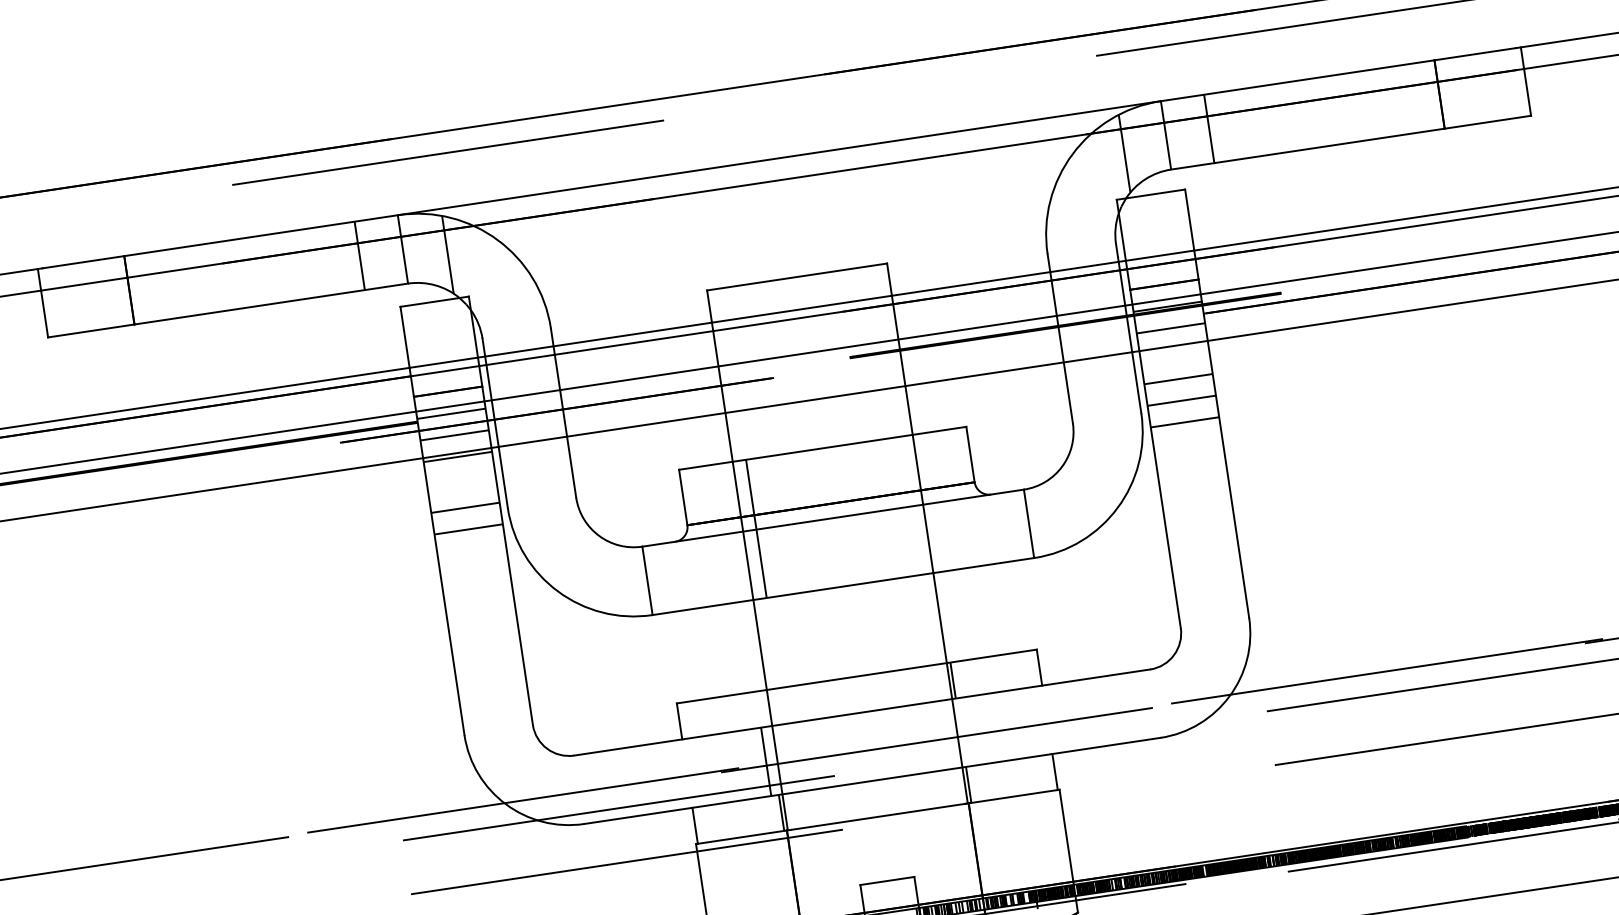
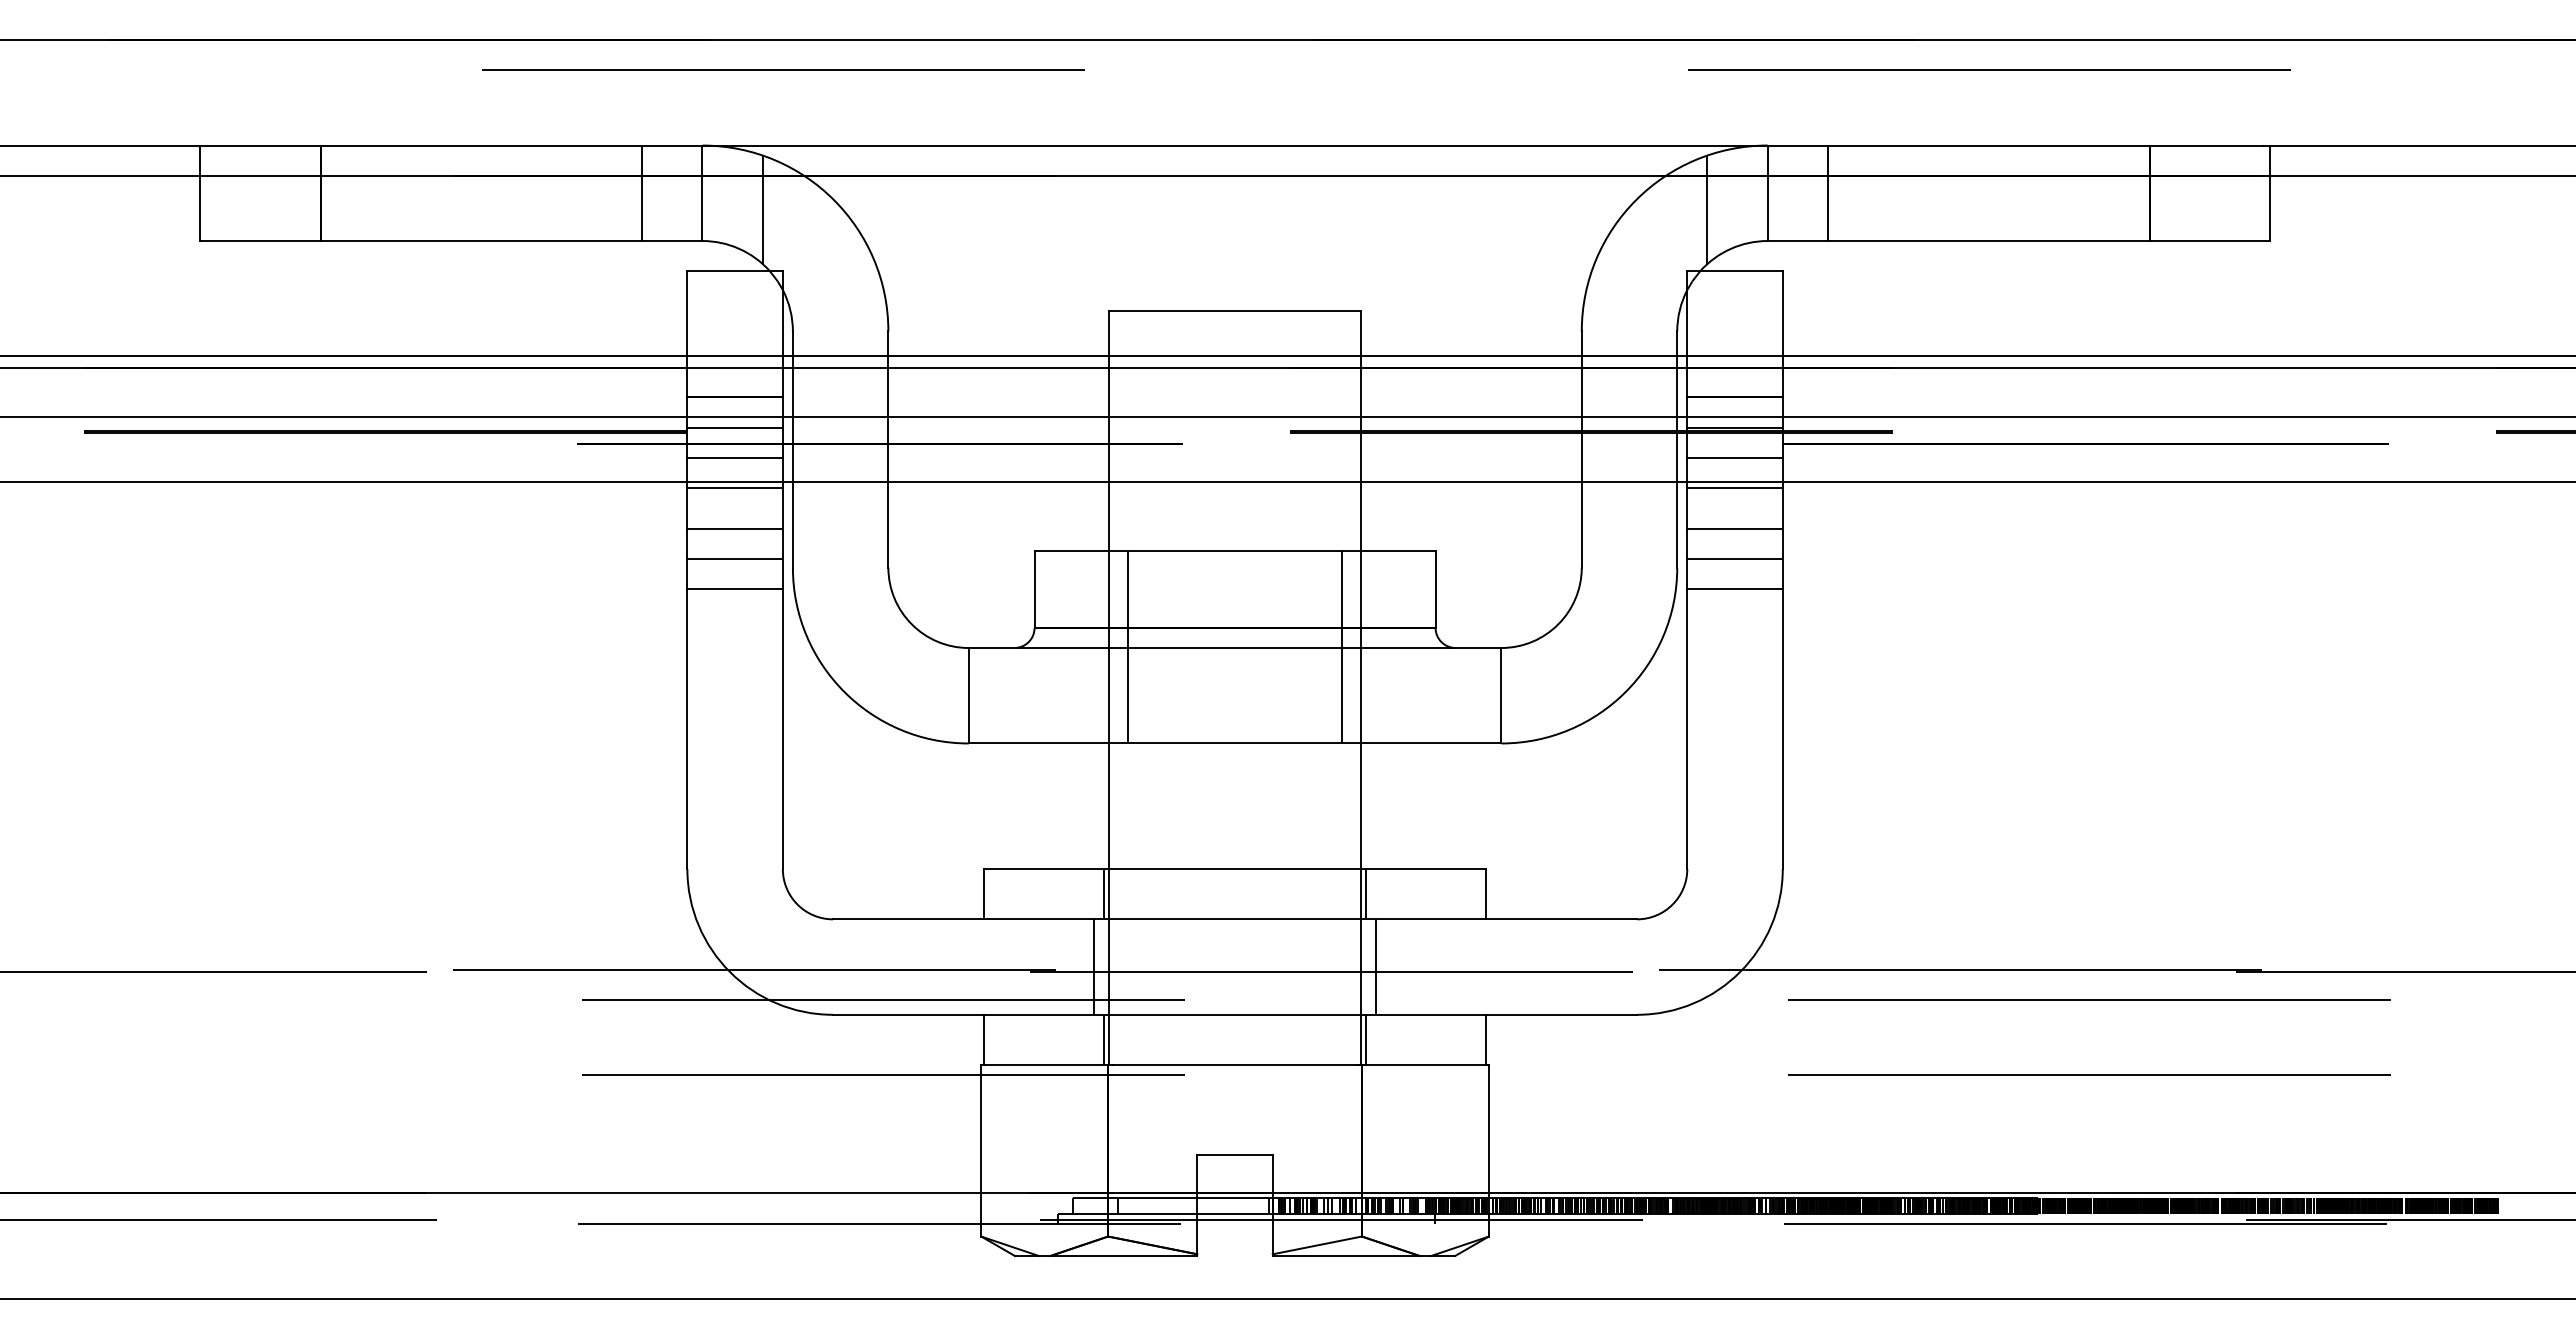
line: (1173, 349) -> (1734, 487), added
line: (461, 486) -> (734, 528), added
line: (909, 505) -> (1342, 646), added
line: (766, 708) -> (1104, 894), added
line: (968, 731) -> (1376, 966), added

